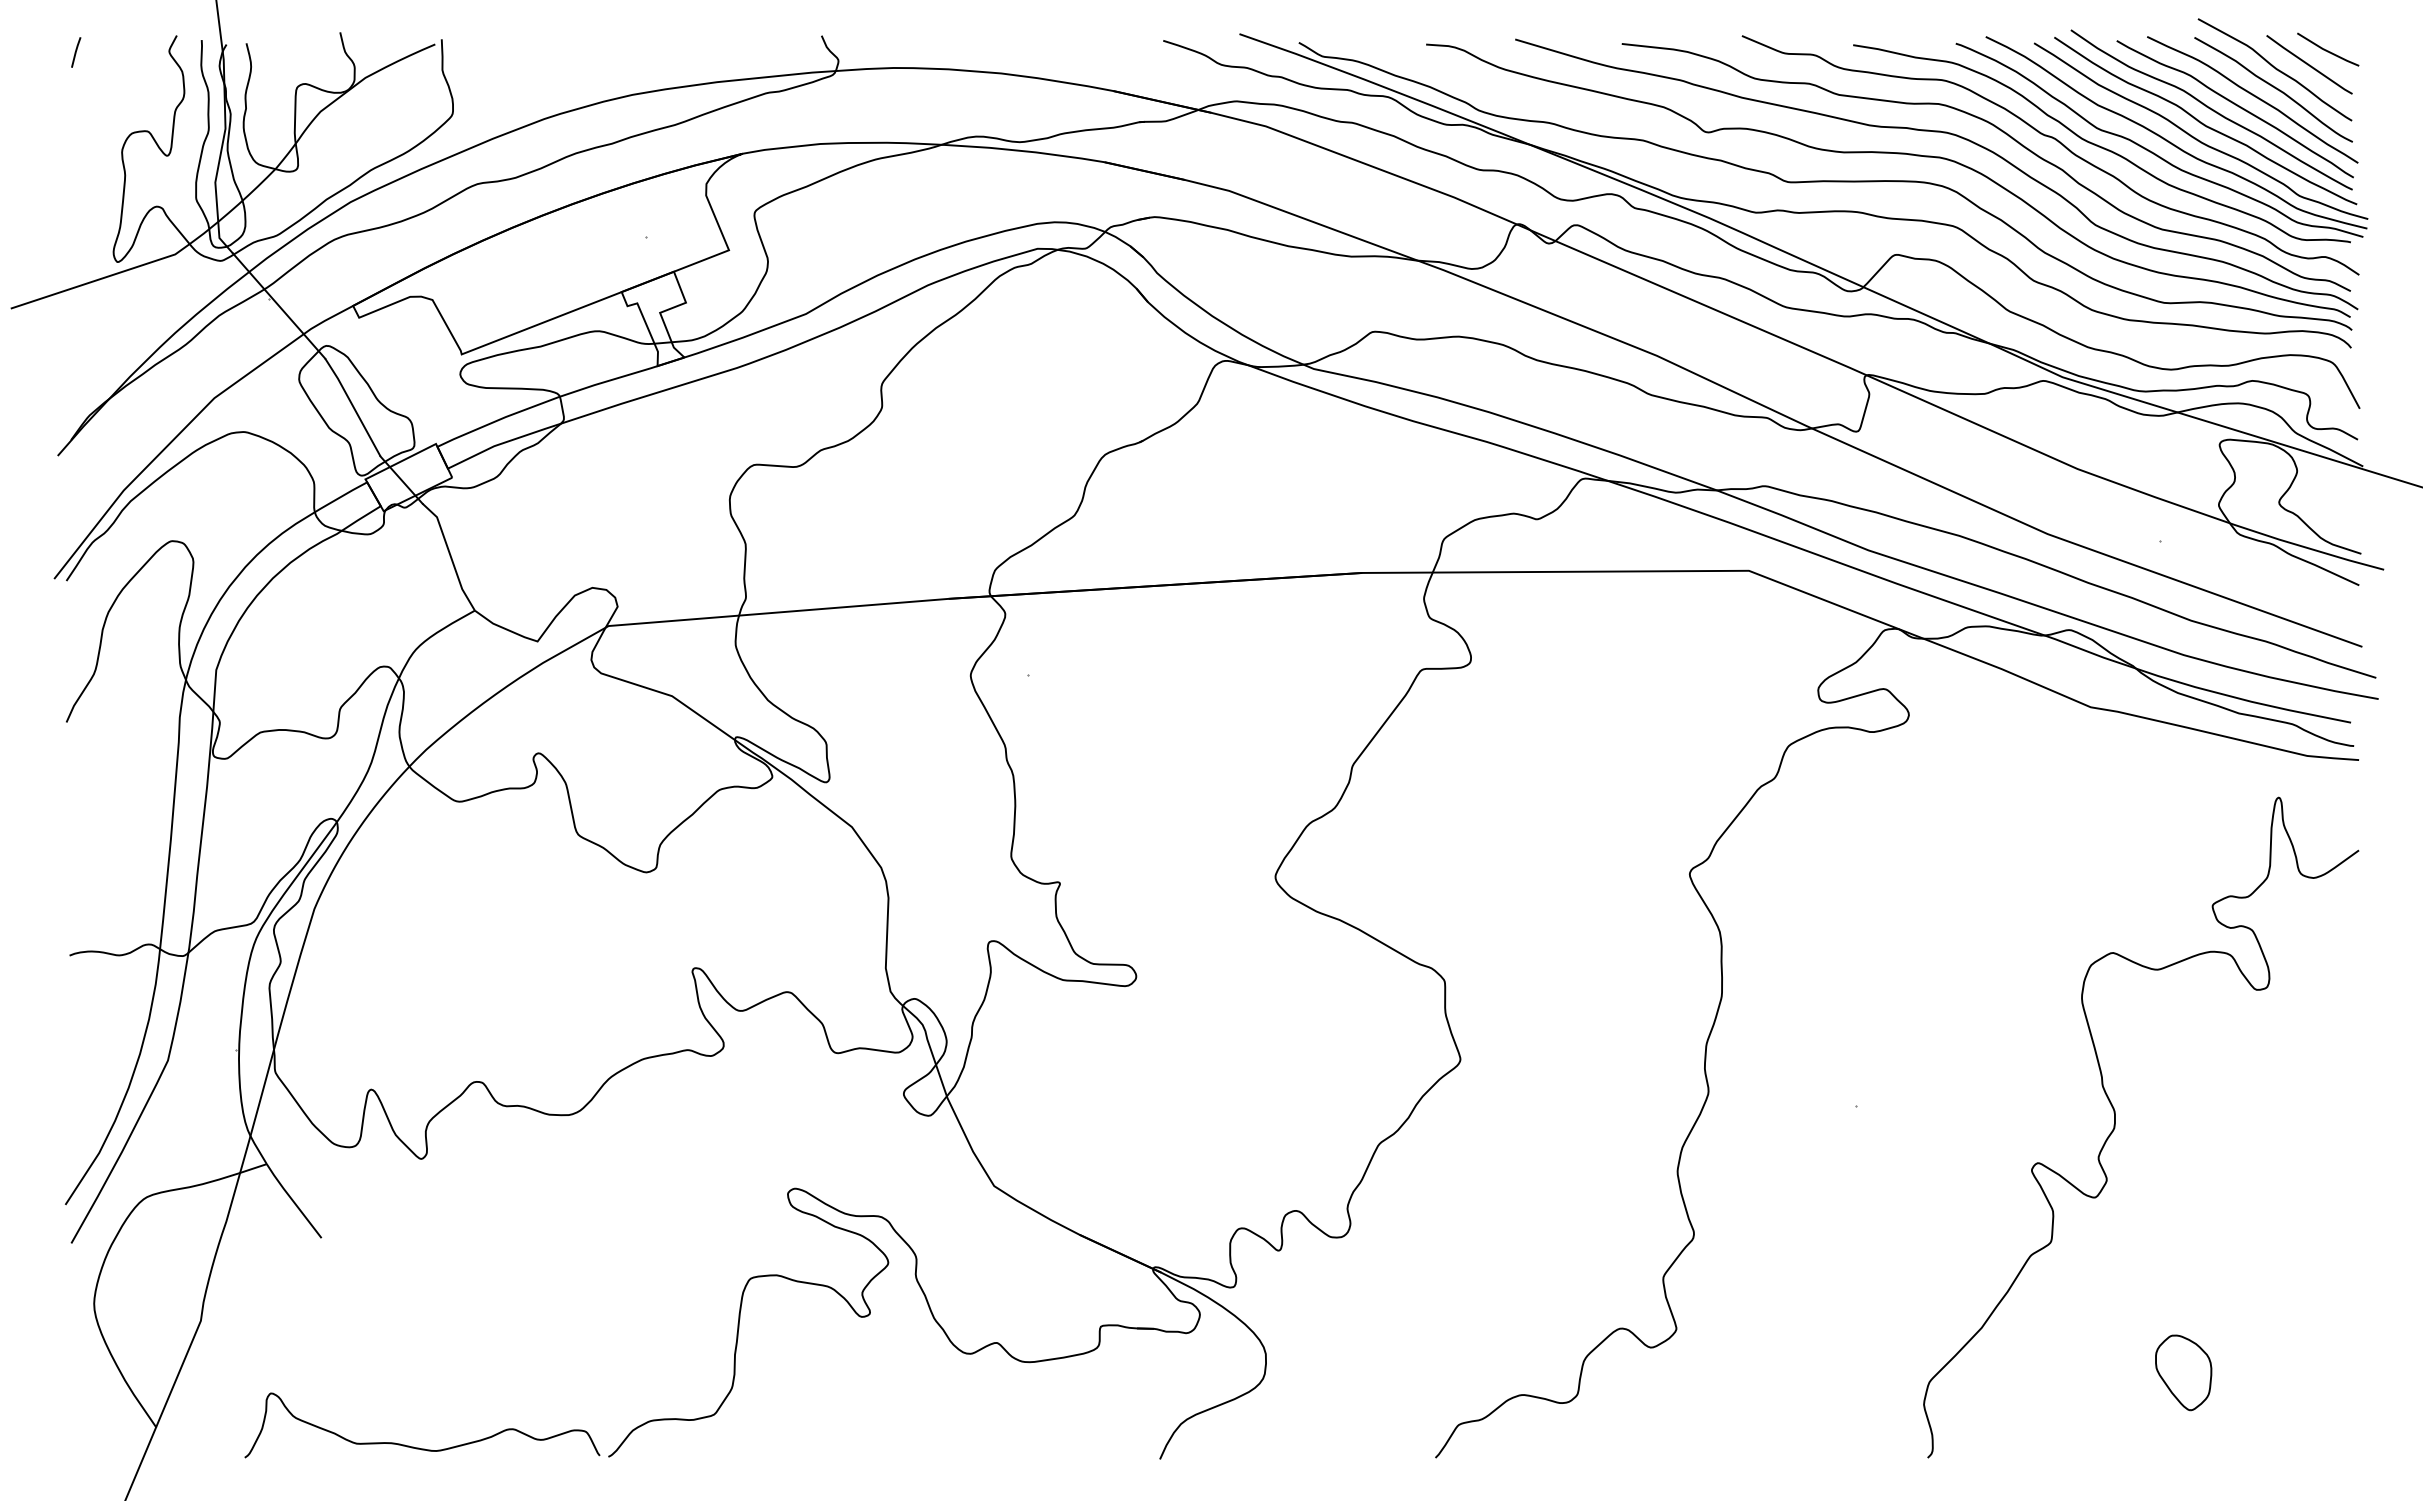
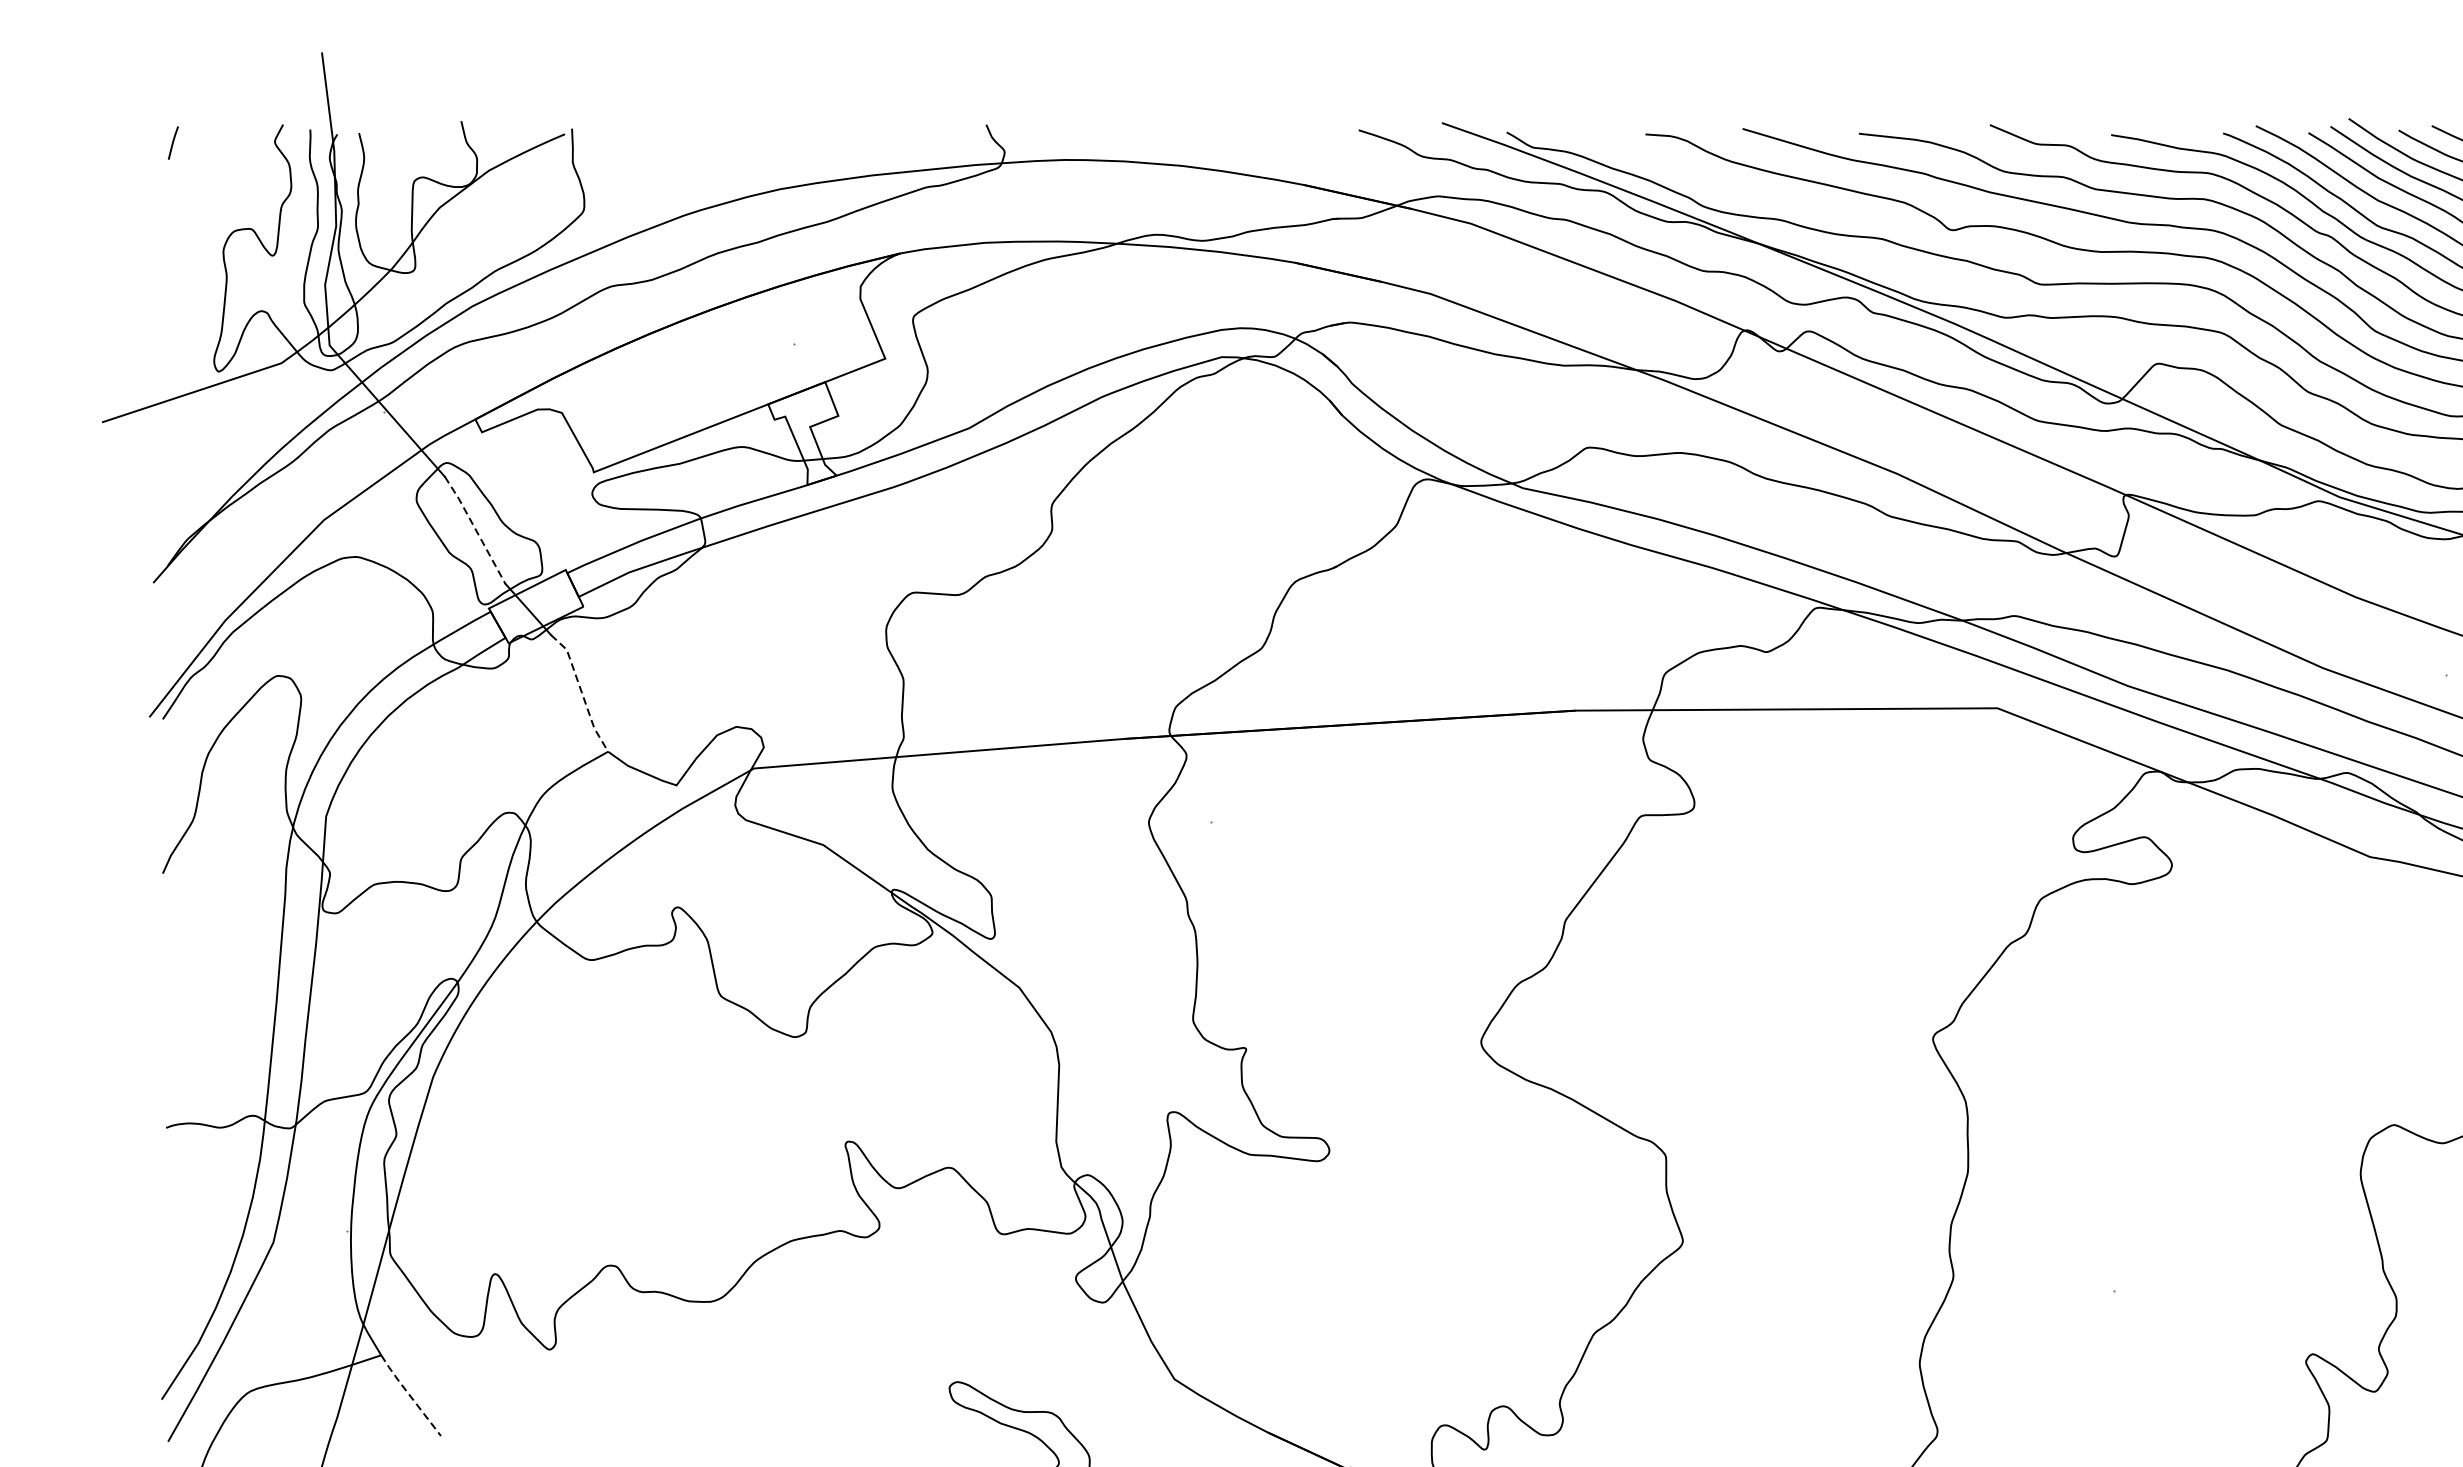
line: (353, 406) -> (475, 529), solid -> dashed
line: (450, 555) -> (581, 691), solid -> dashed
line: (292, 1200) -> (409, 1394), solid -> dashed

